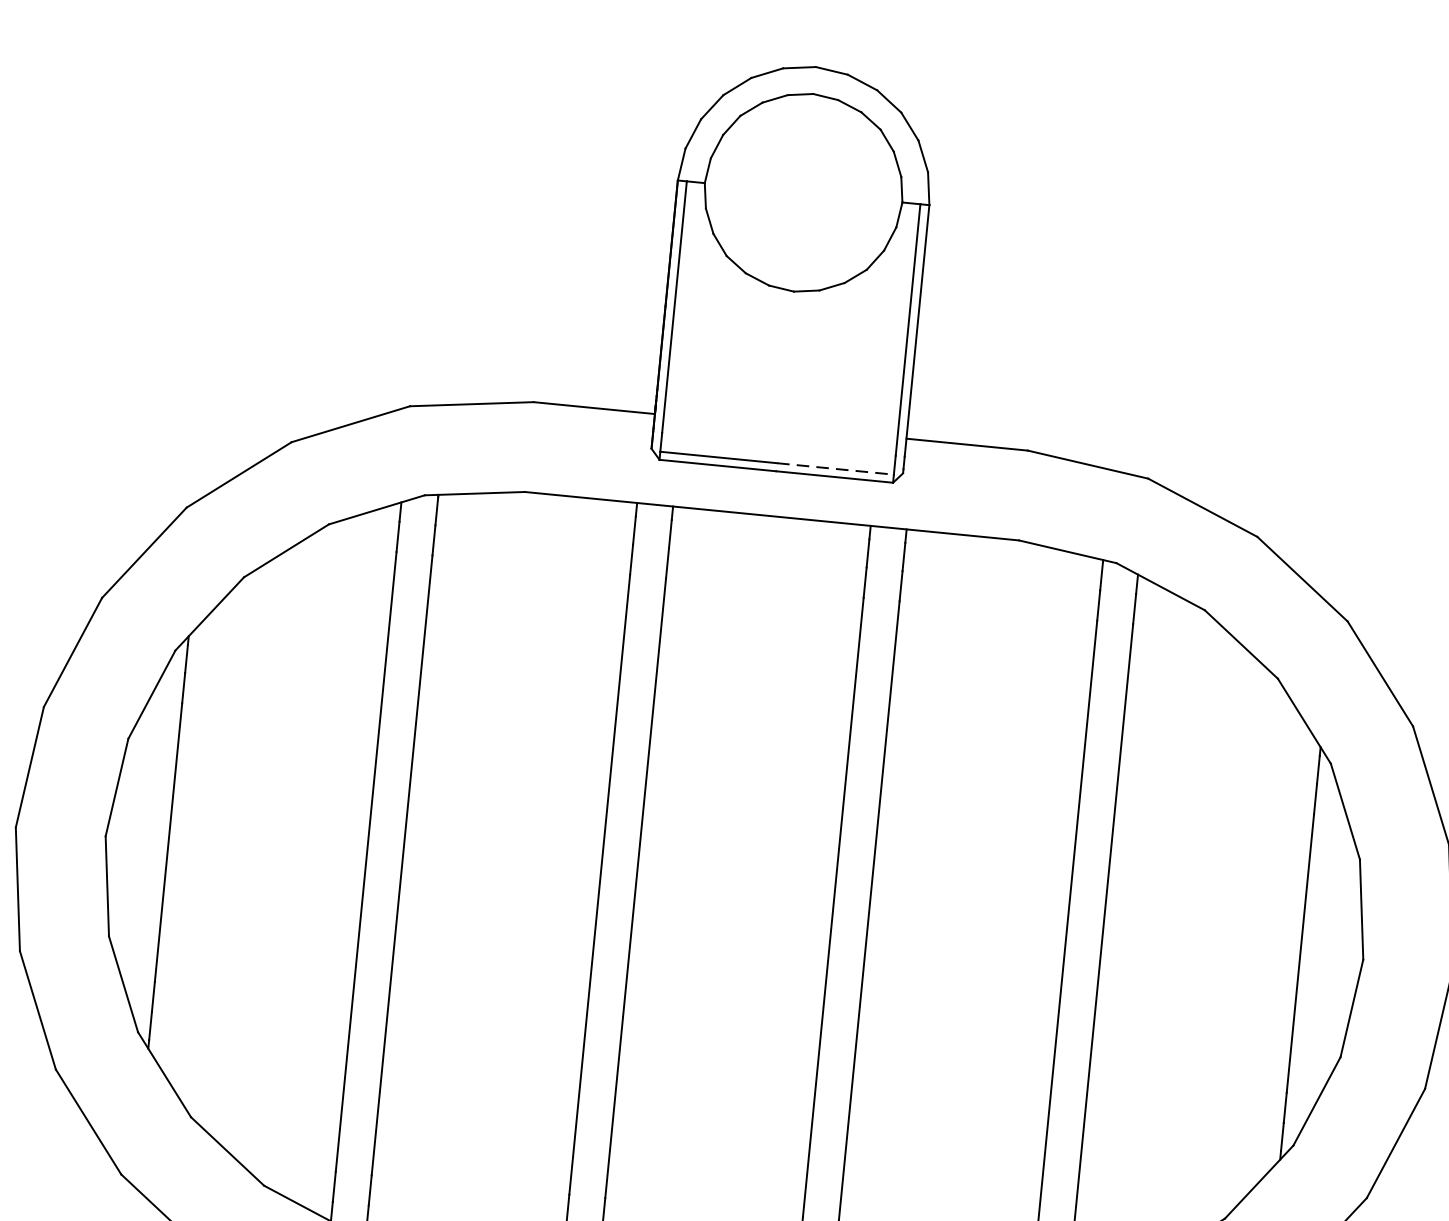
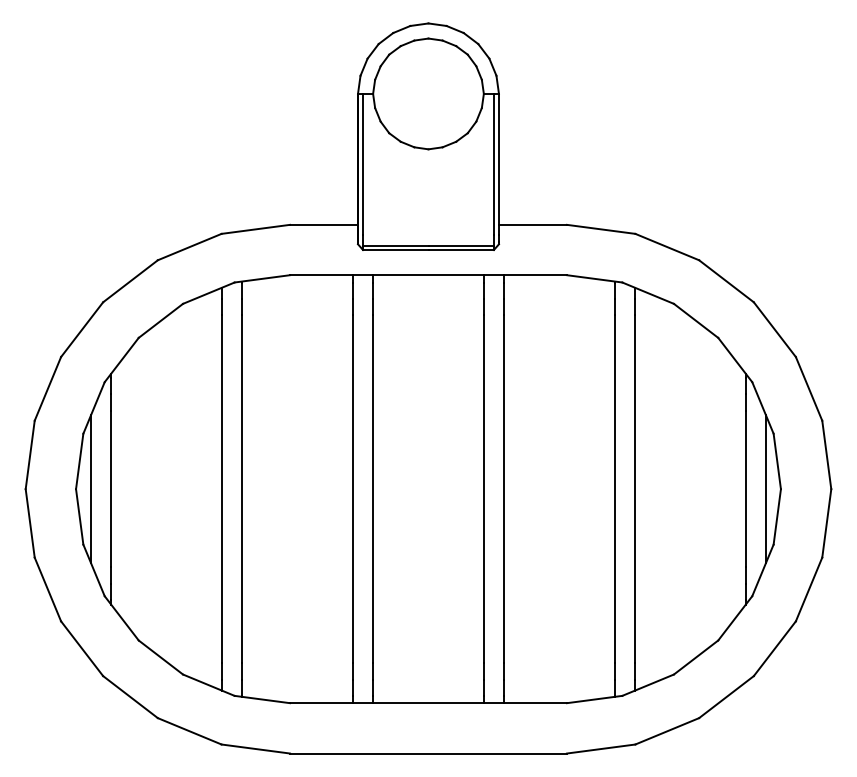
line: (835, 468) -> (461, 245), dashed -> solid
line: (133, 837) -> (91, 488), added
line: (1335, 955) -> (765, 488), added

